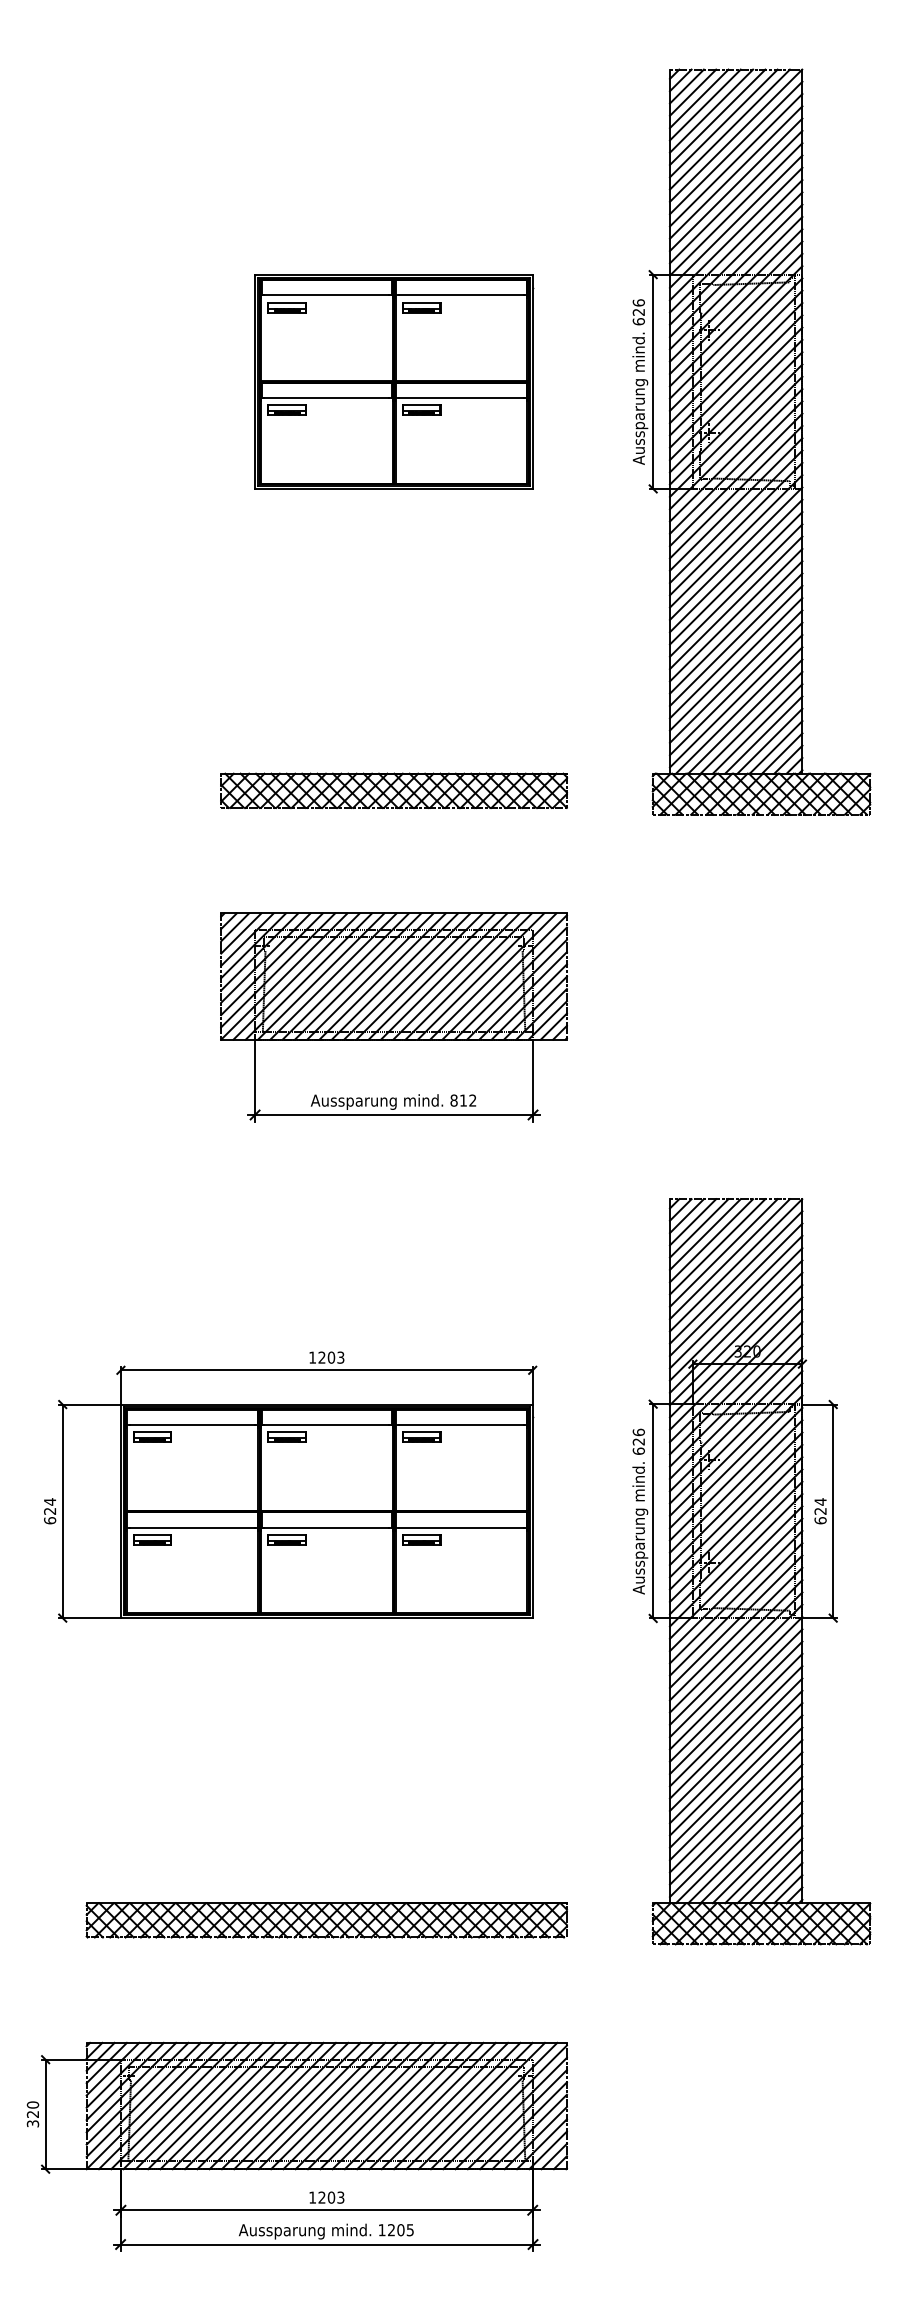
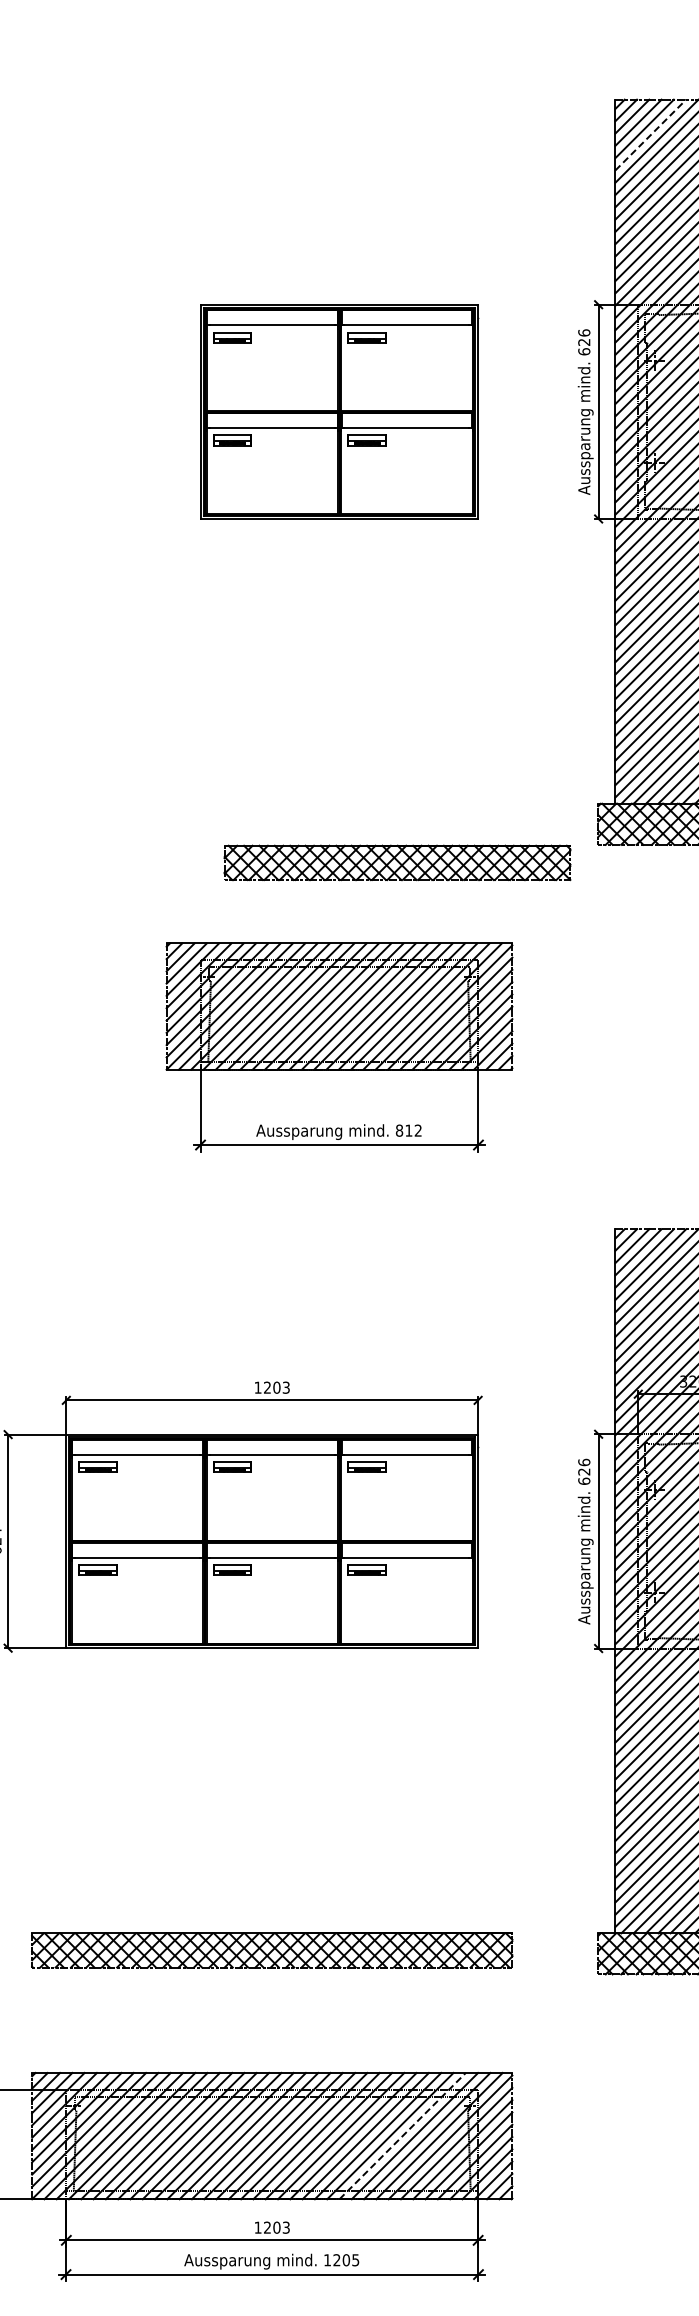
line: (705, 104) -> (650, 134), solid -> dashed
part: (393, 790) -> (396, 862), moved
line: (457, 2105) -> (402, 2135), solid -> dashed

